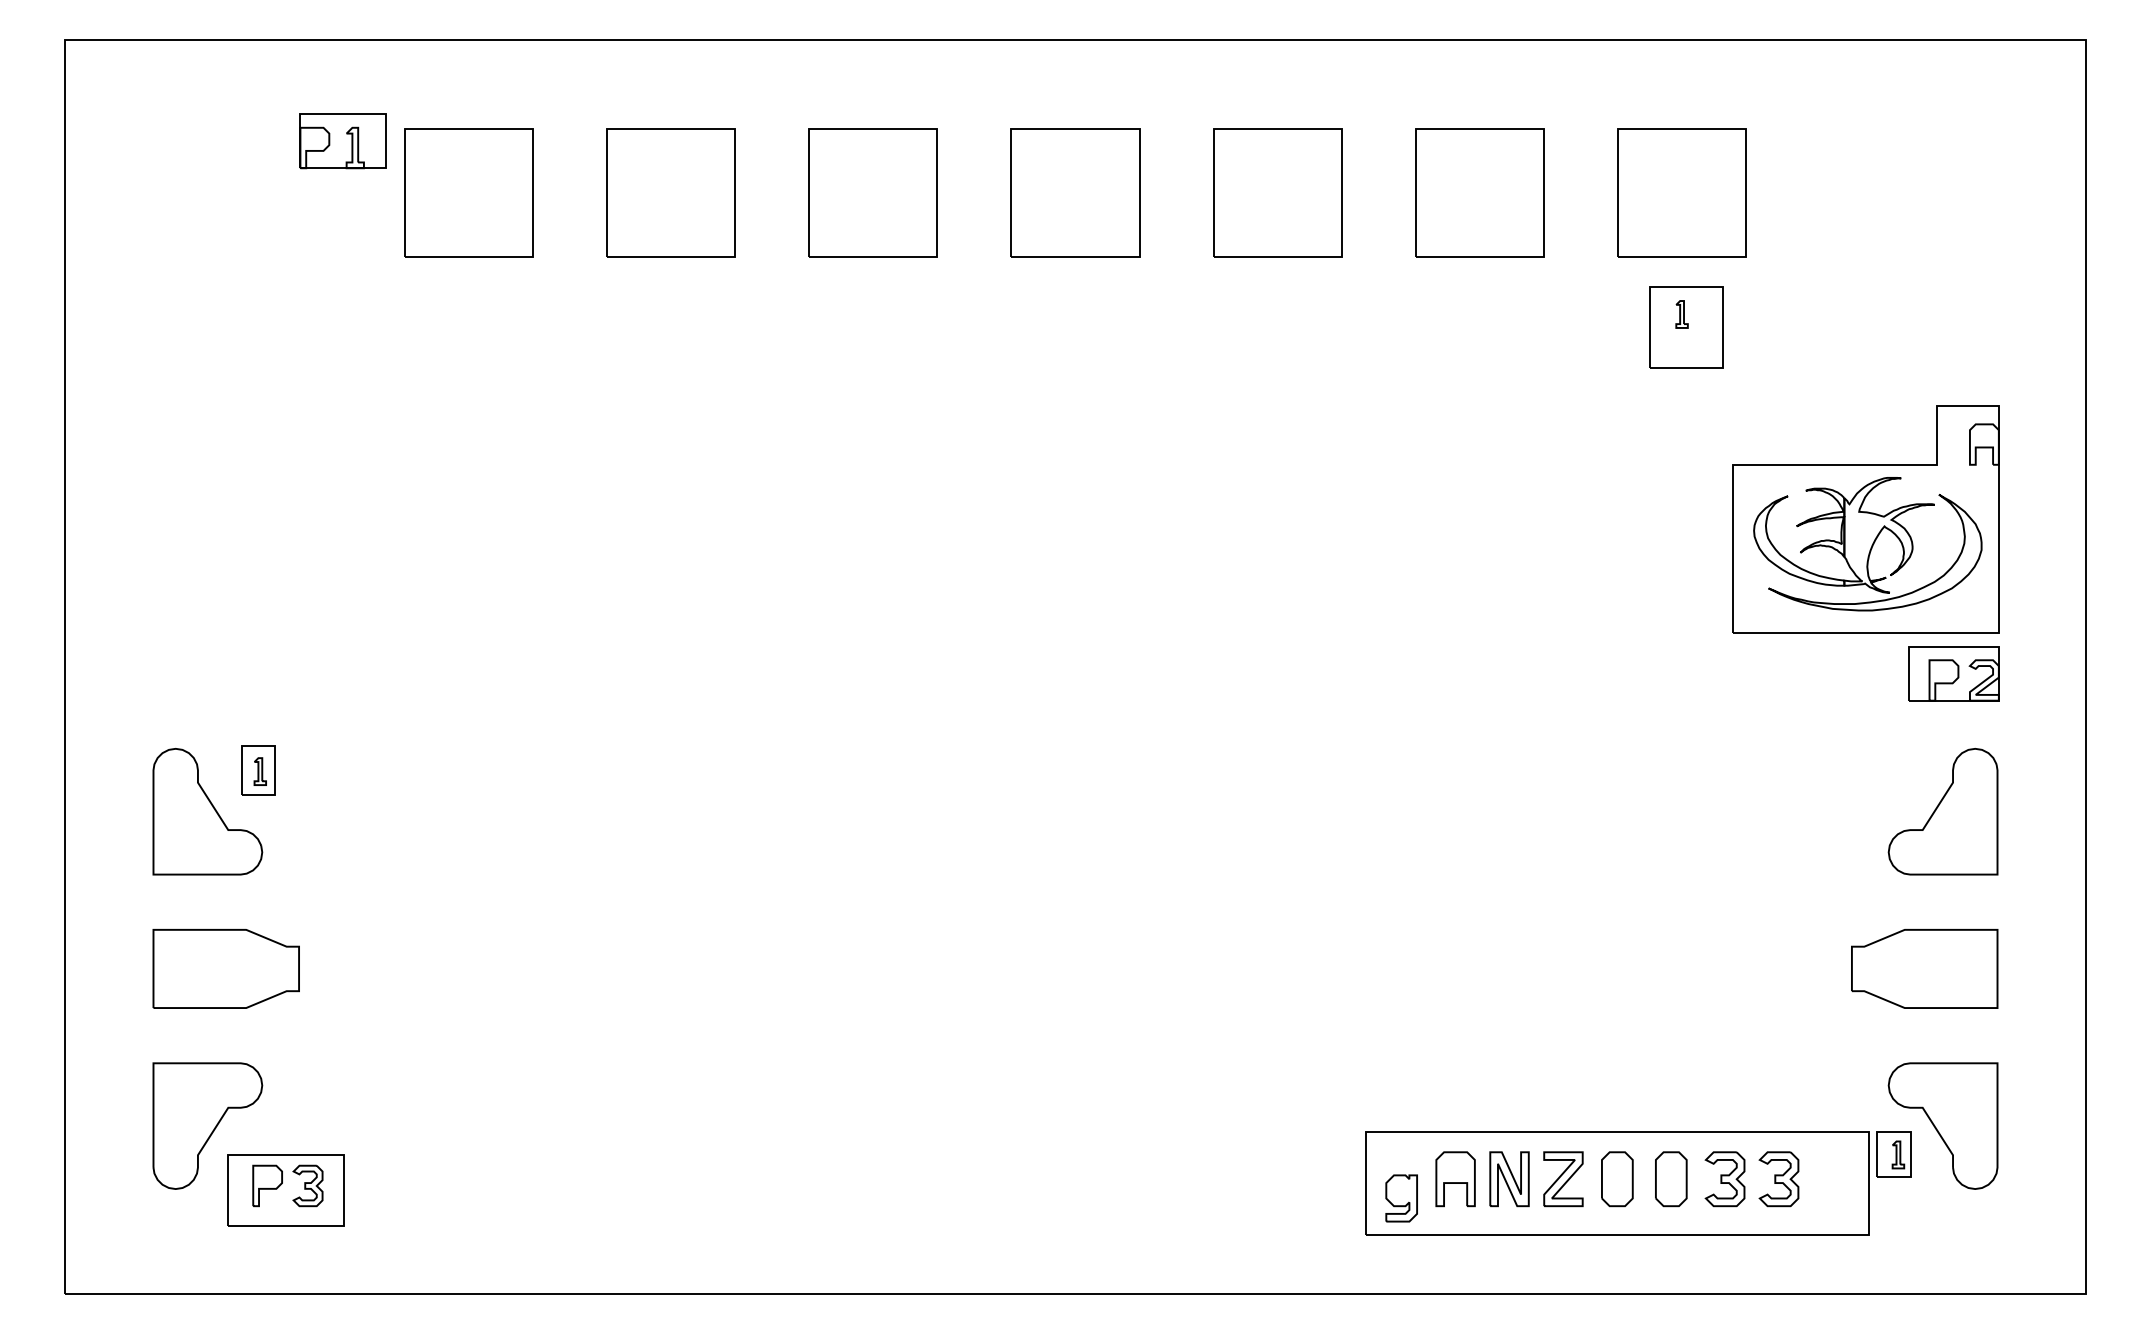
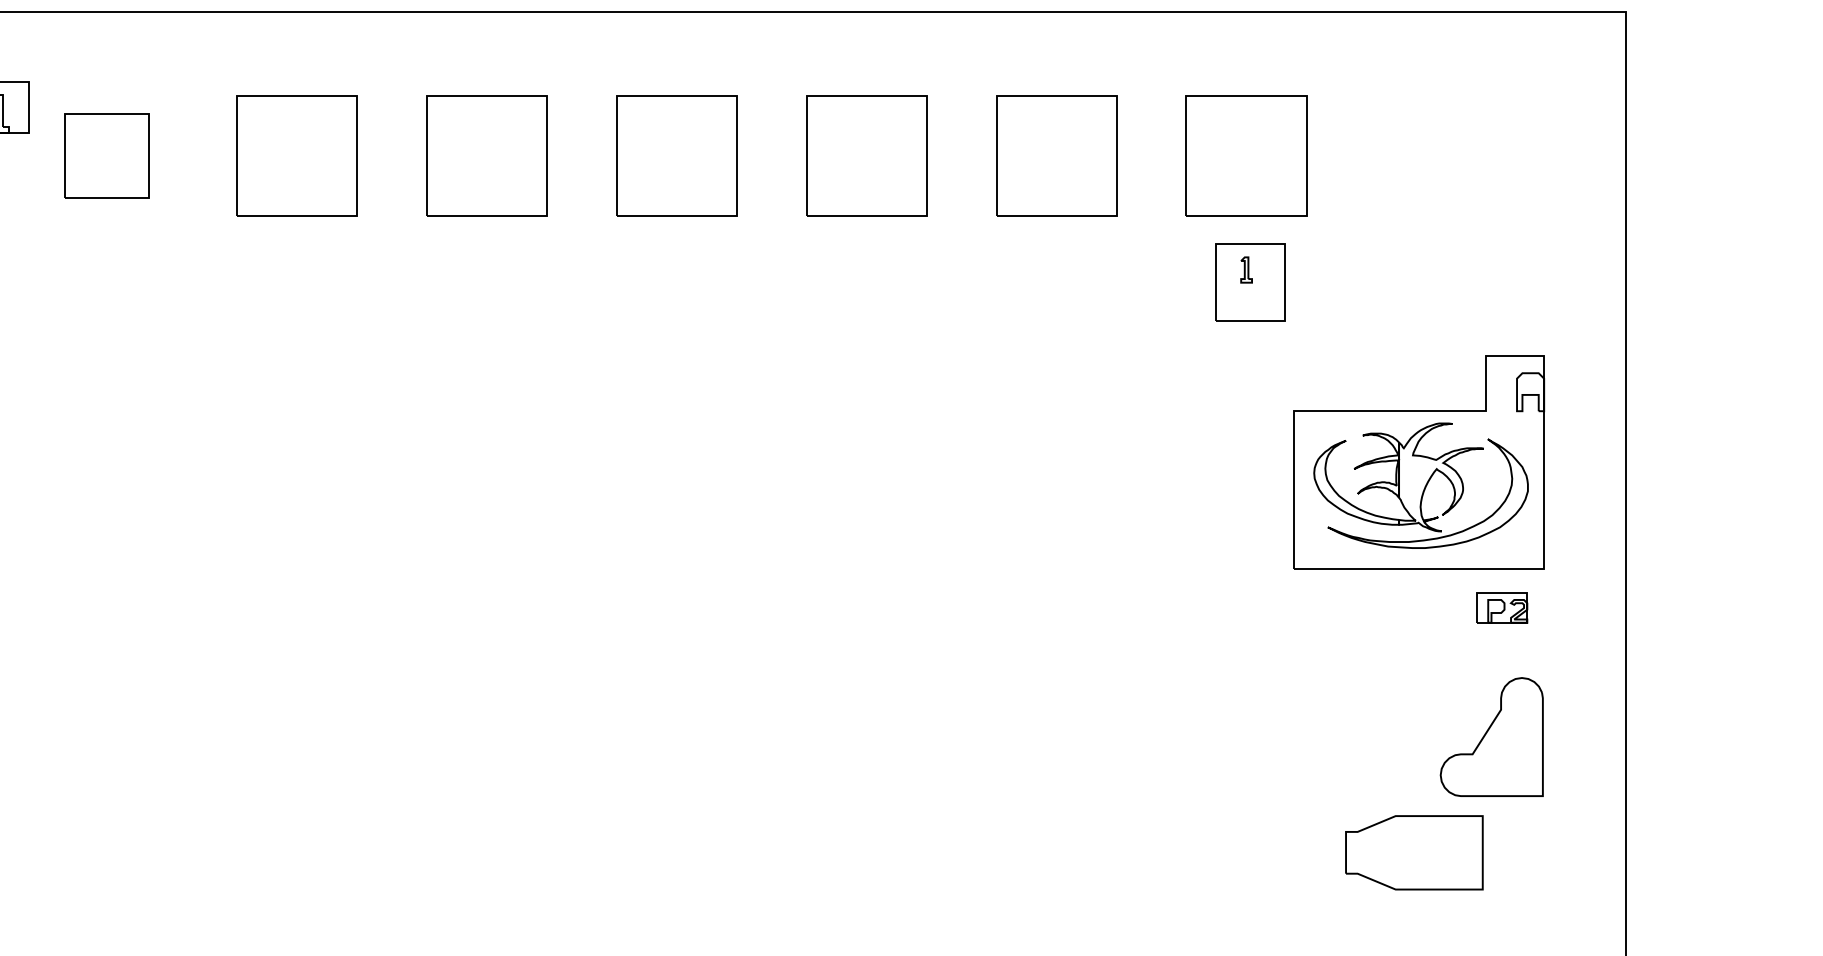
part: (468, 192) -> (106, 155), size x0.7
part: (1953, 673) -> (1501, 607), size x0.6
part: (1924, 968) -> (1414, 852), moved

